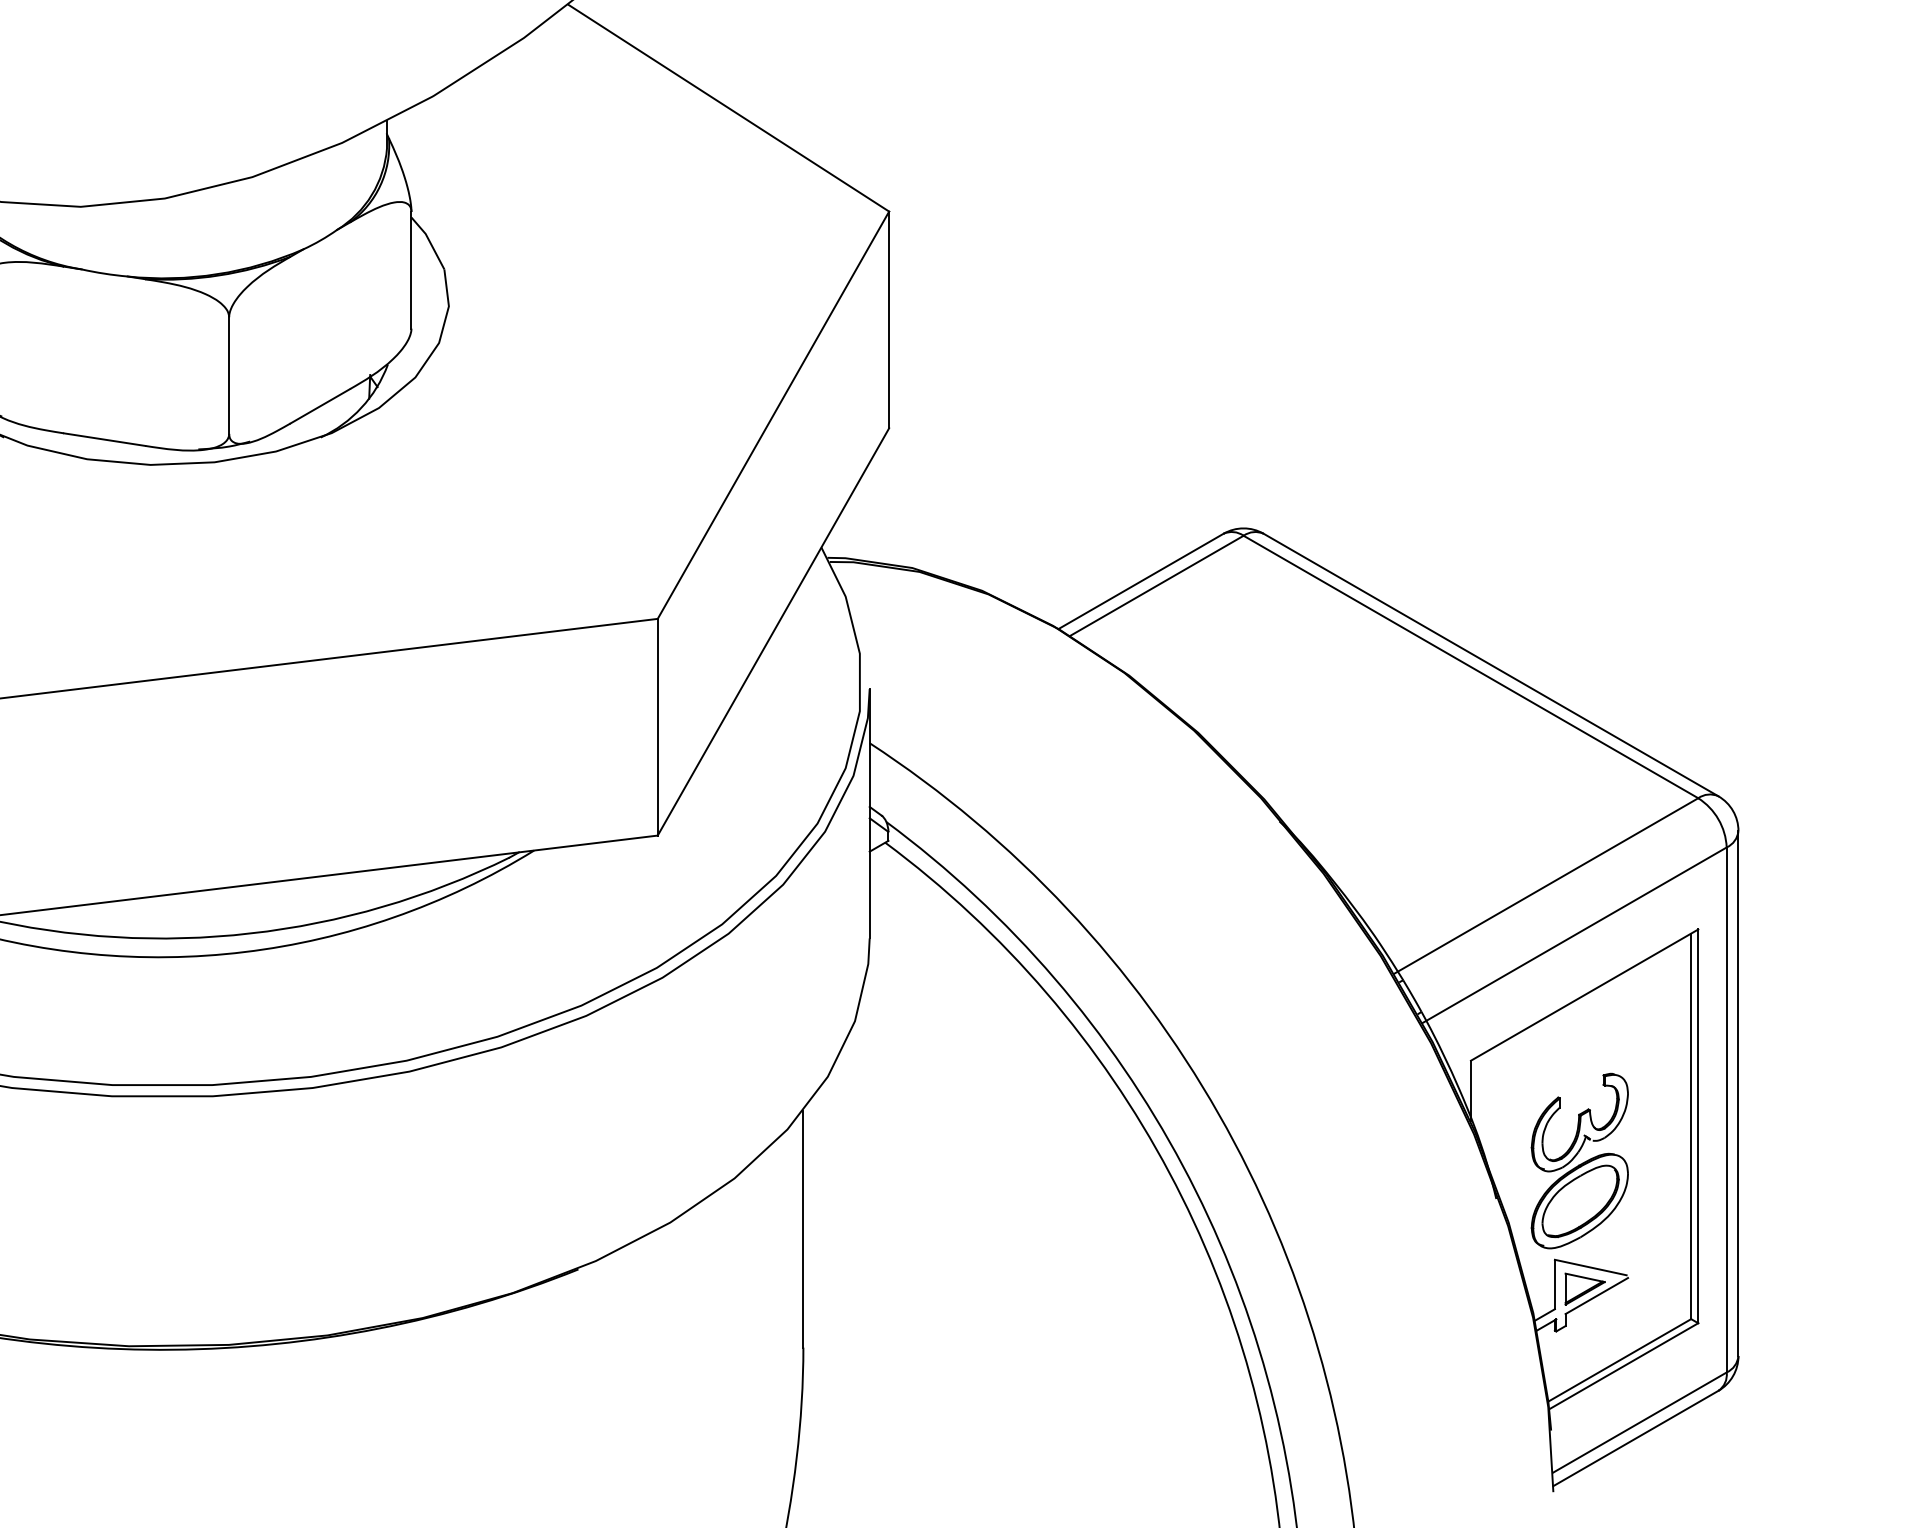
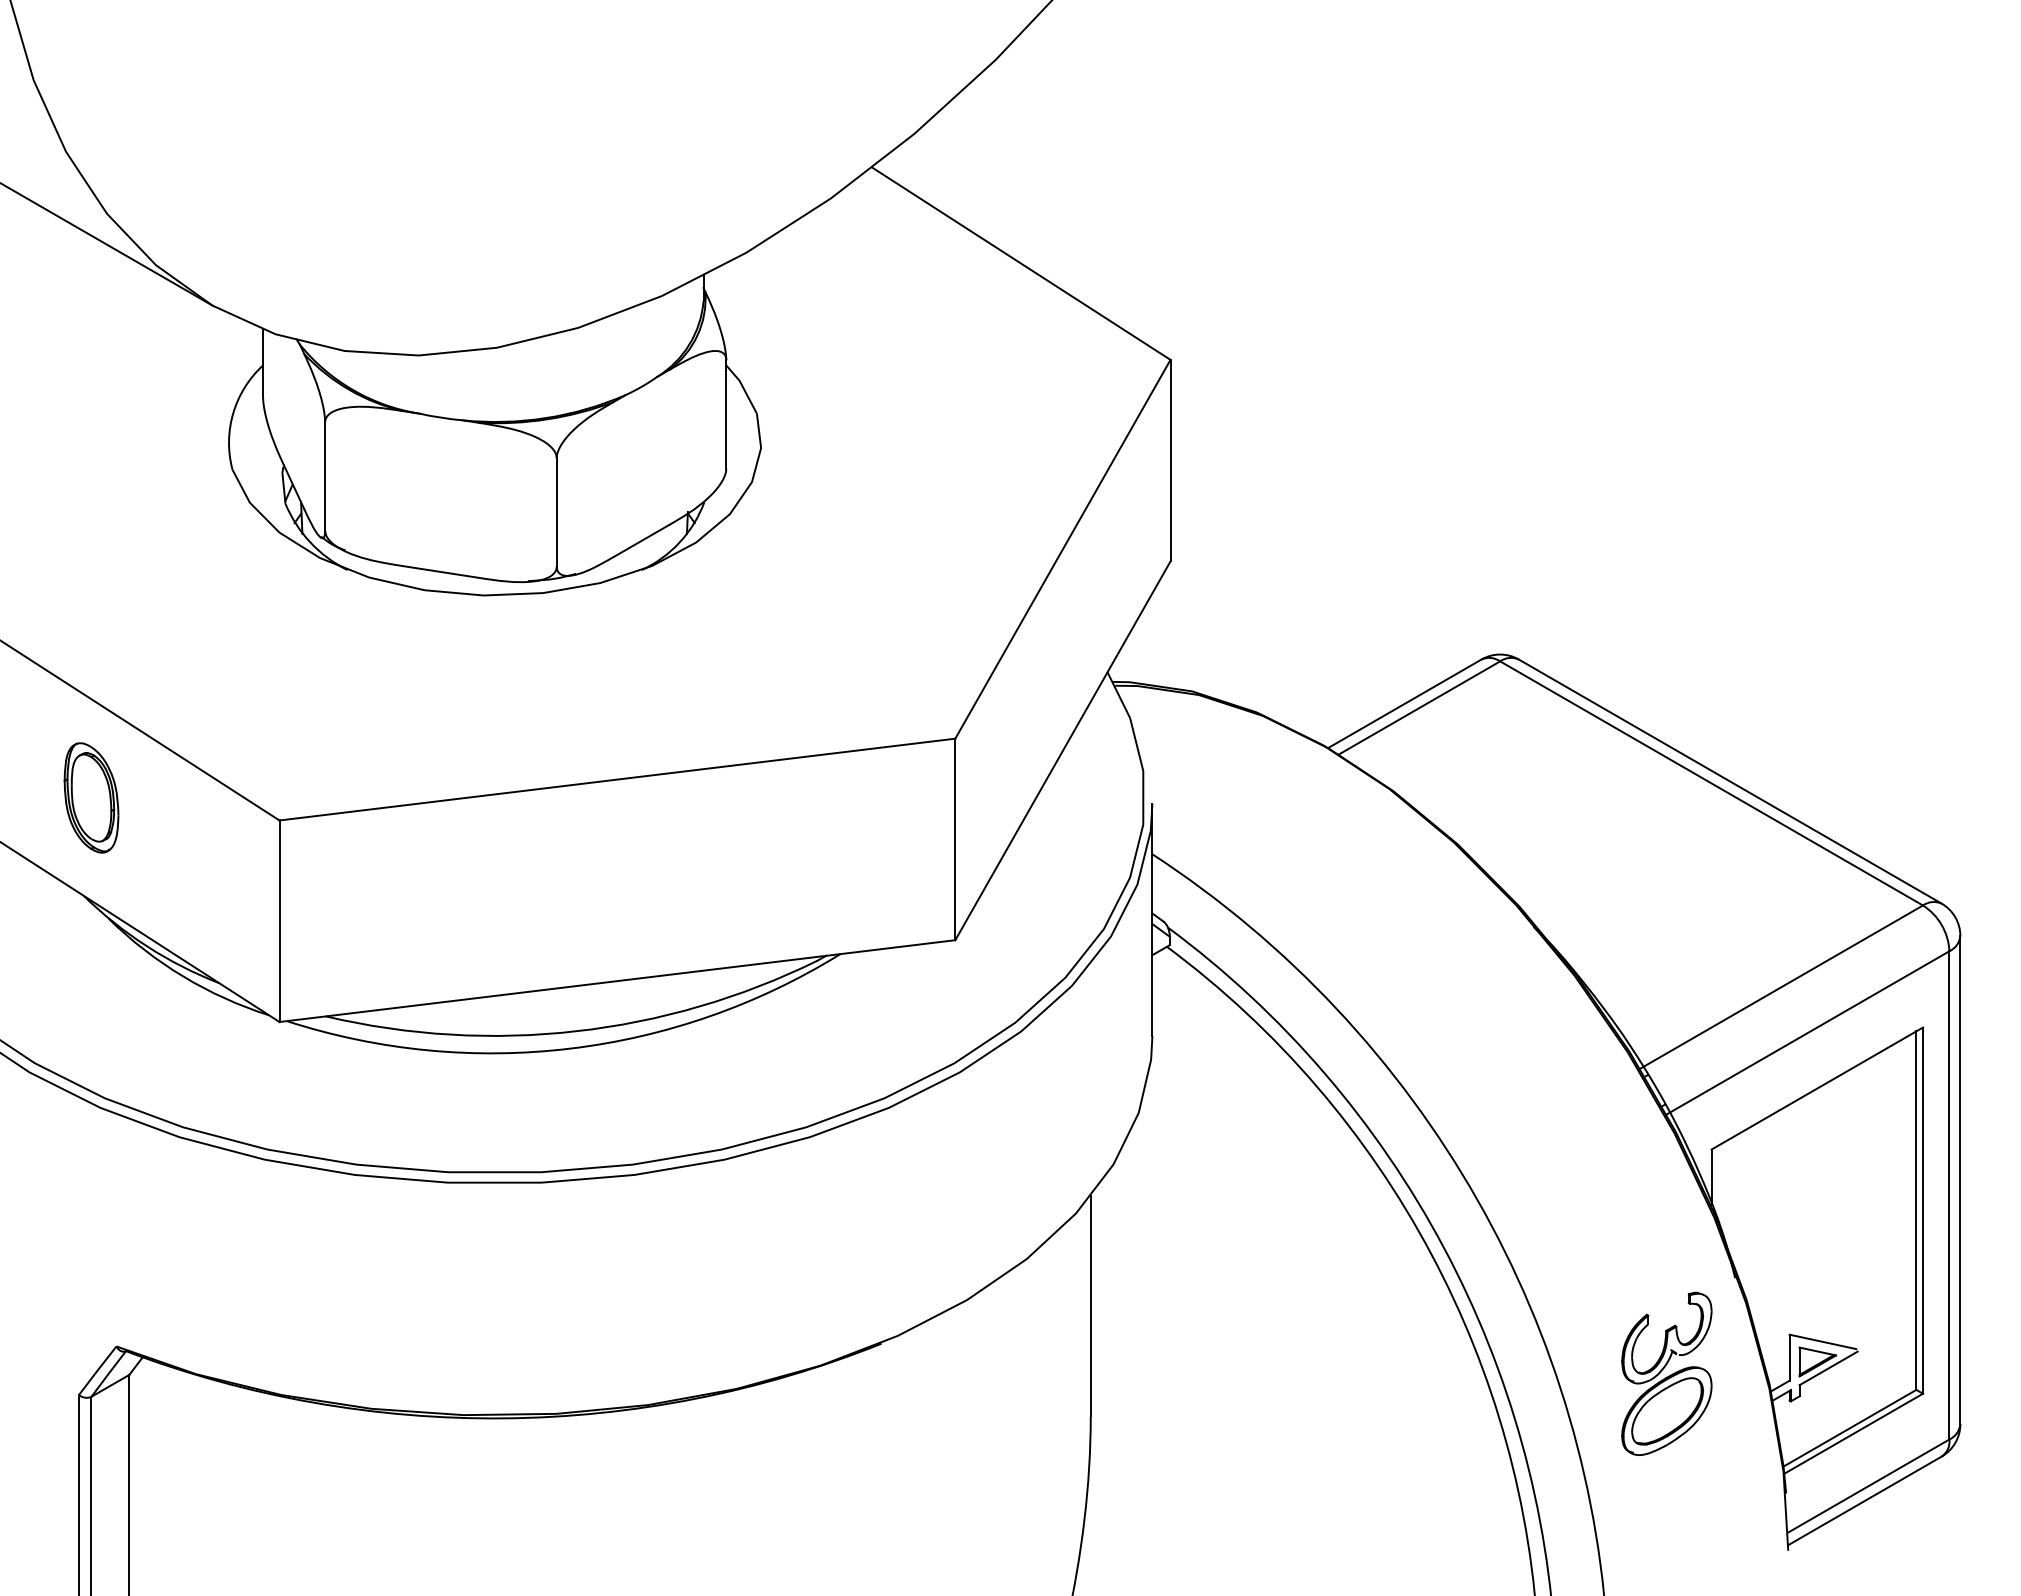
part: (1579, 1160) -> (1666, 1373), moved

